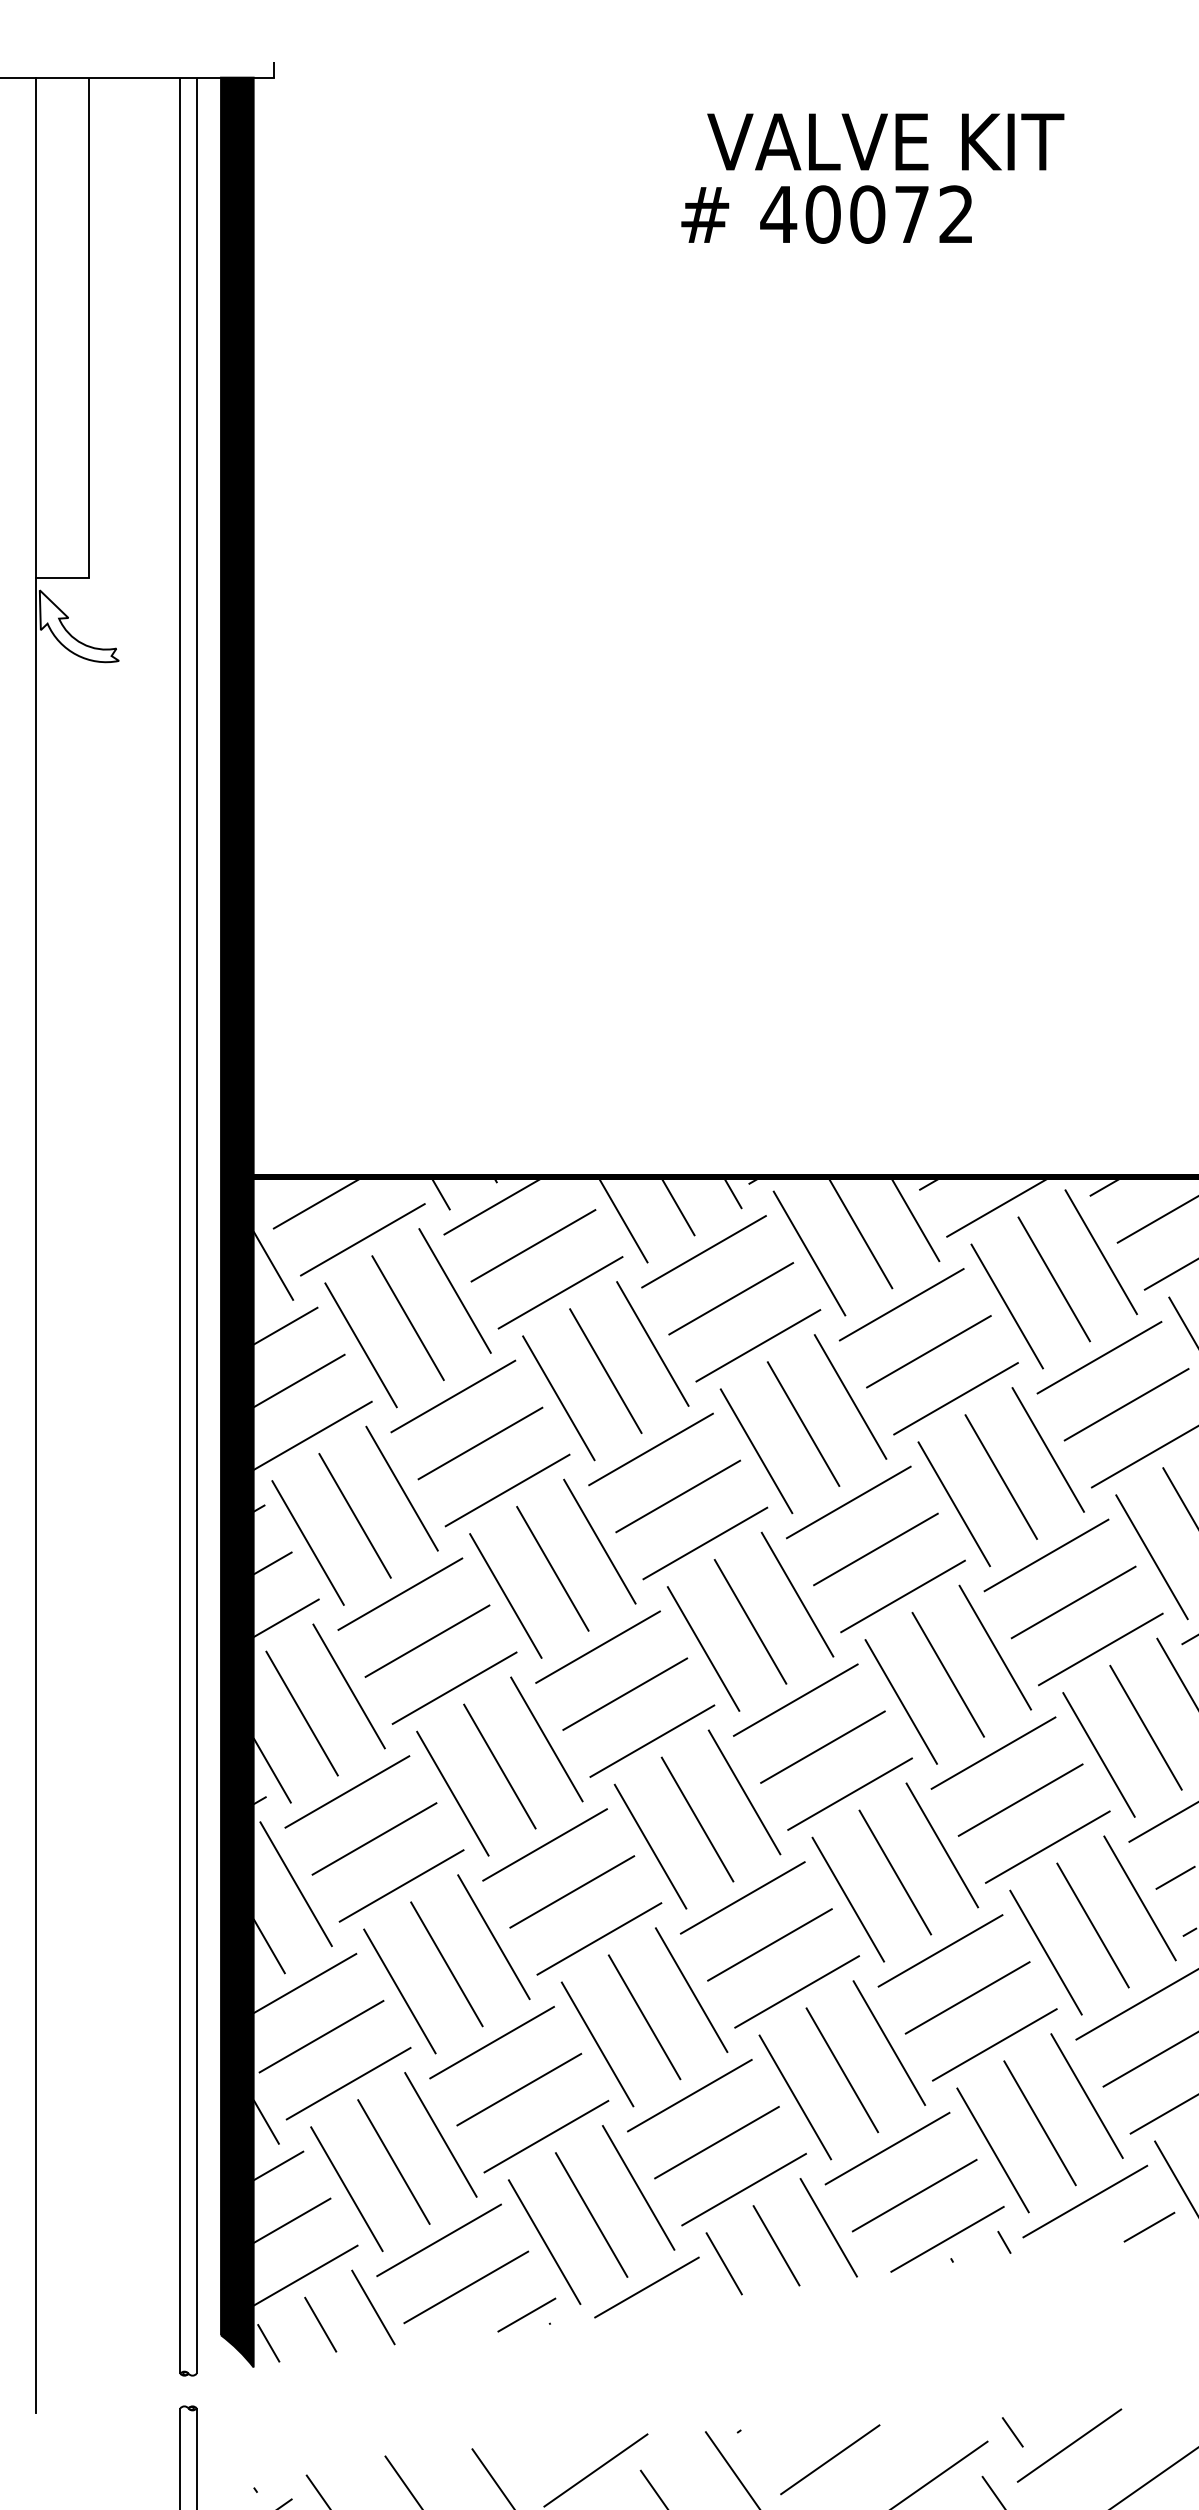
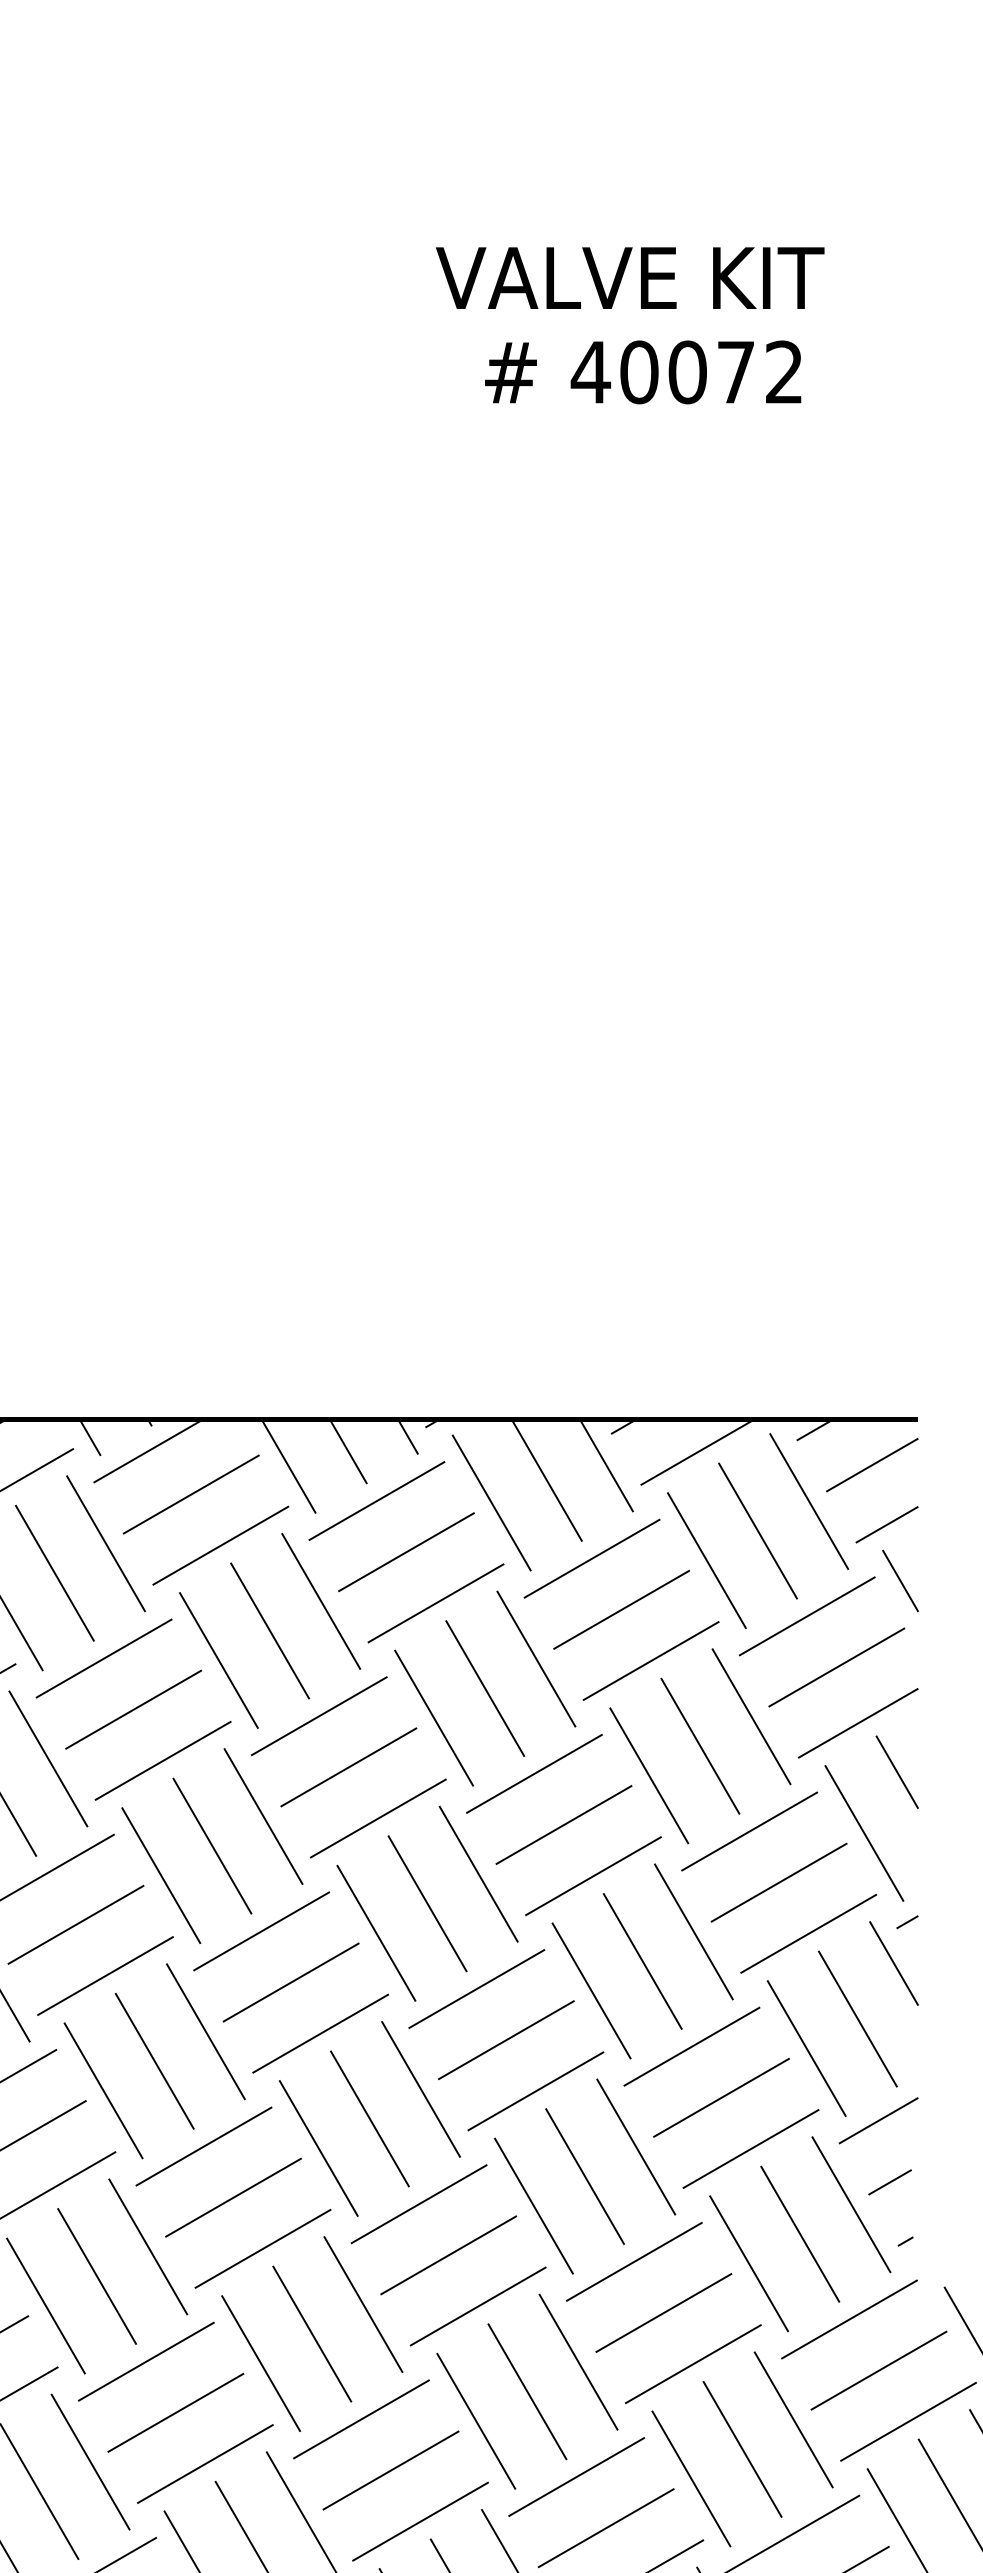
text: (885, 141) -> (629, 277), moved
text: (826, 214) -> (642, 372), moved

